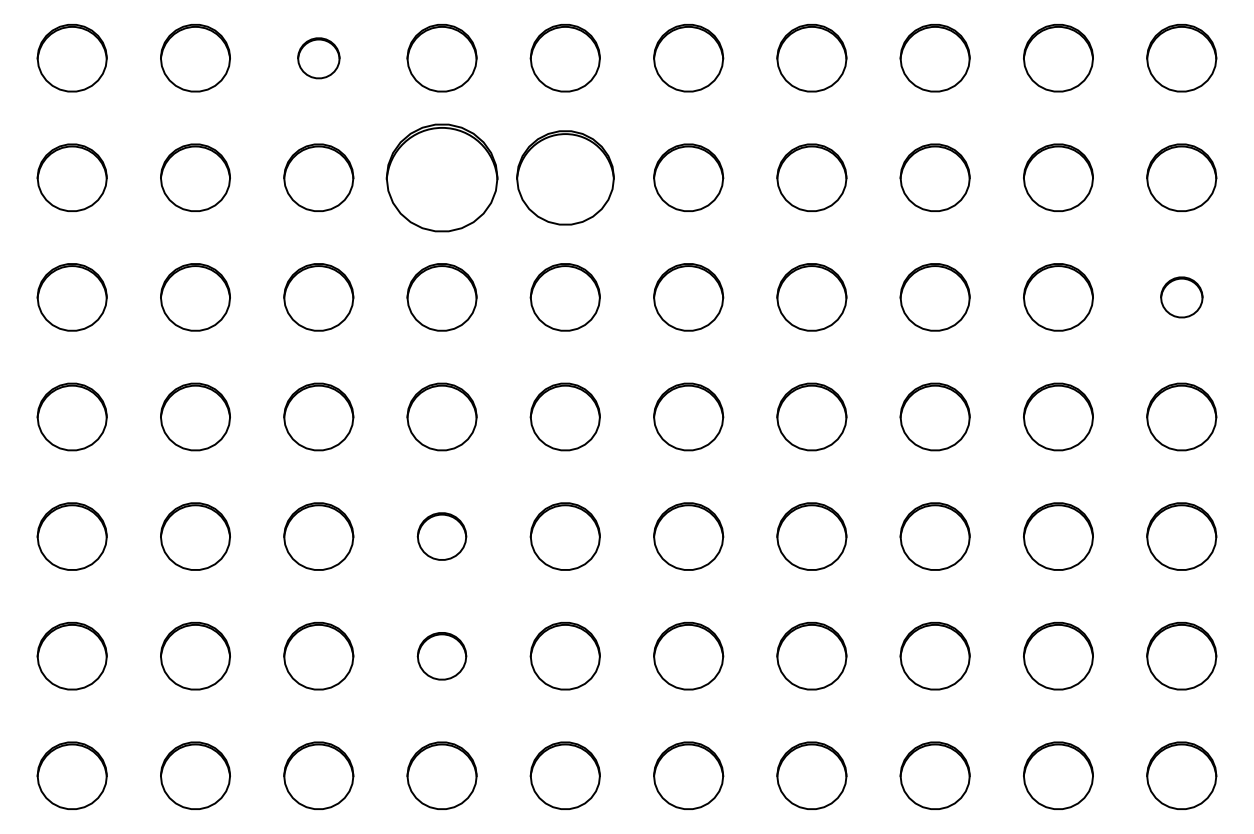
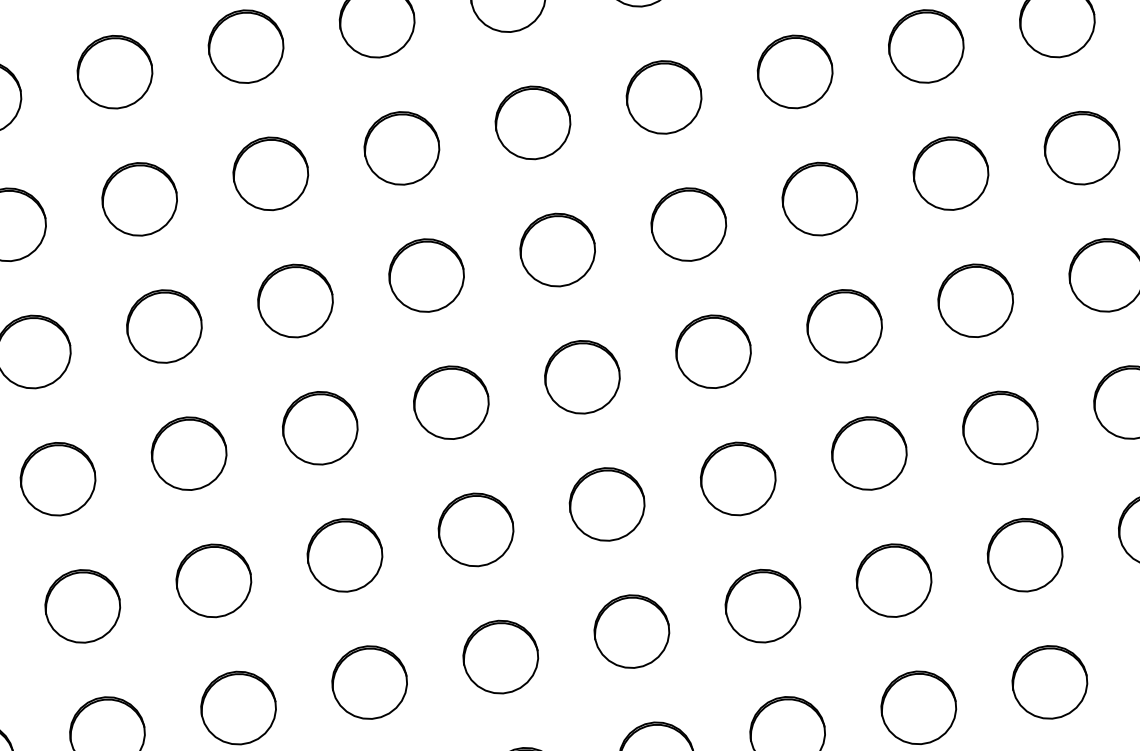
part: (318, 58) -> (114, 72), size x1.67
part: (441, 177) -> (270, 173), size x0.62
part: (564, 177) -> (400, 148), size x0.71
part: (1181, 297) -> (1081, 148), size x1.67
part: (441, 536) -> (344, 555), size x1.43
part: (441, 656) -> (369, 683), size x1.43

